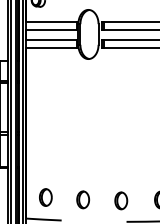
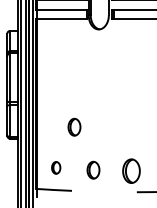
part: (63, 156) -> (73, 126), added
part: (45, 197) -> (55, 167), size x0.7
part: (121, 200) -> (131, 170), size x1.4

